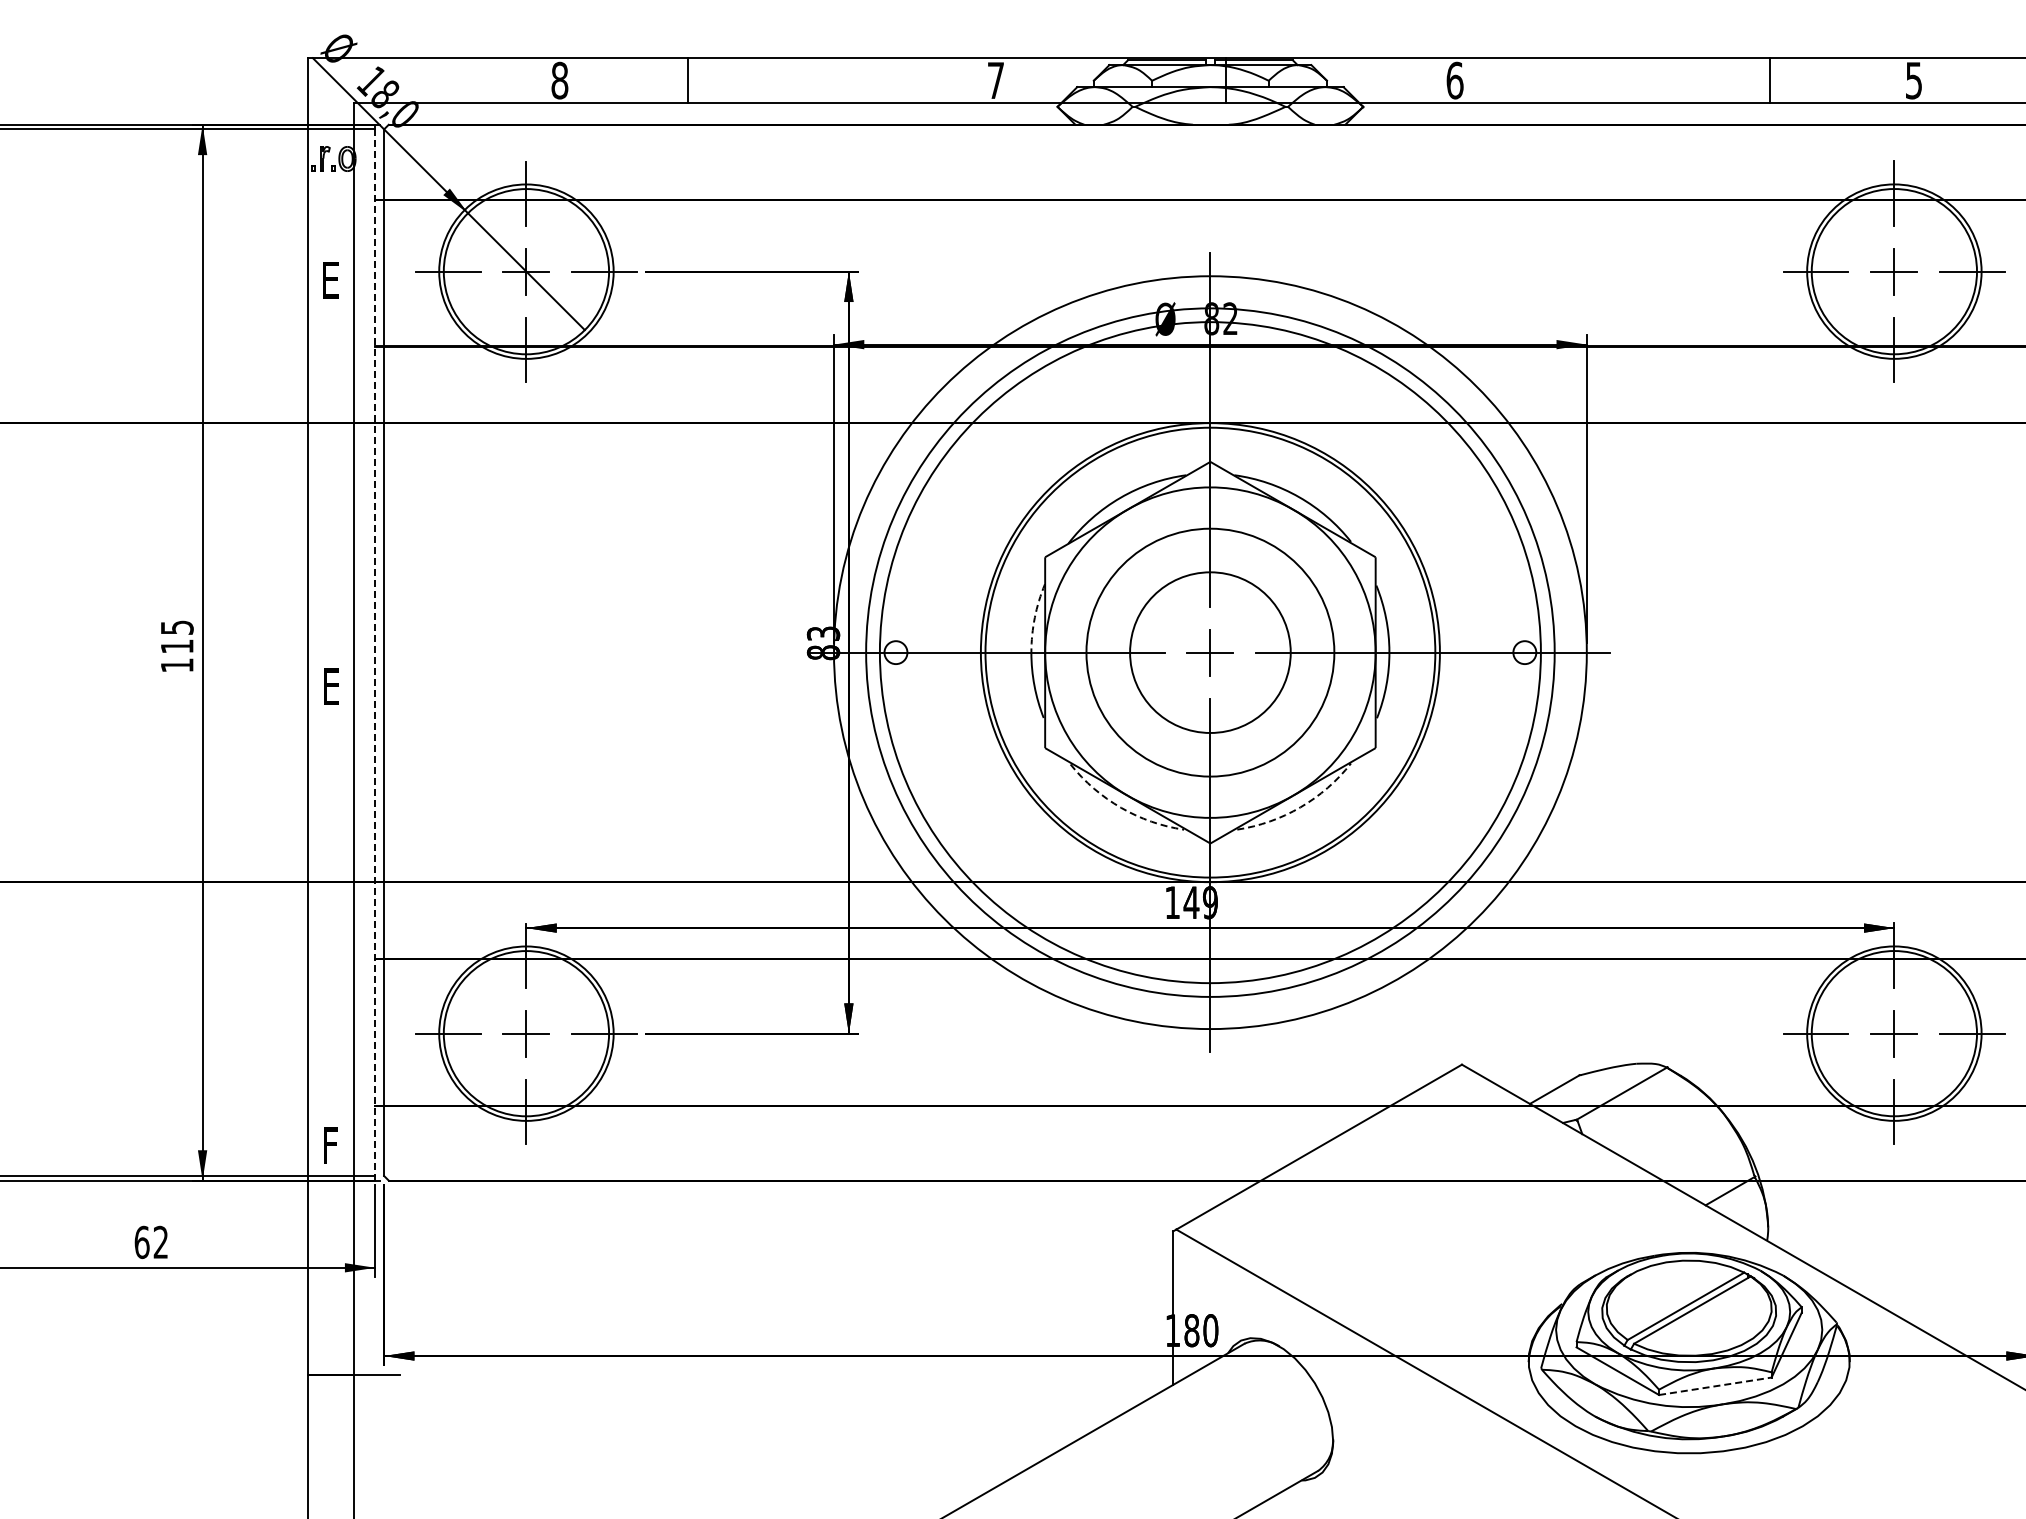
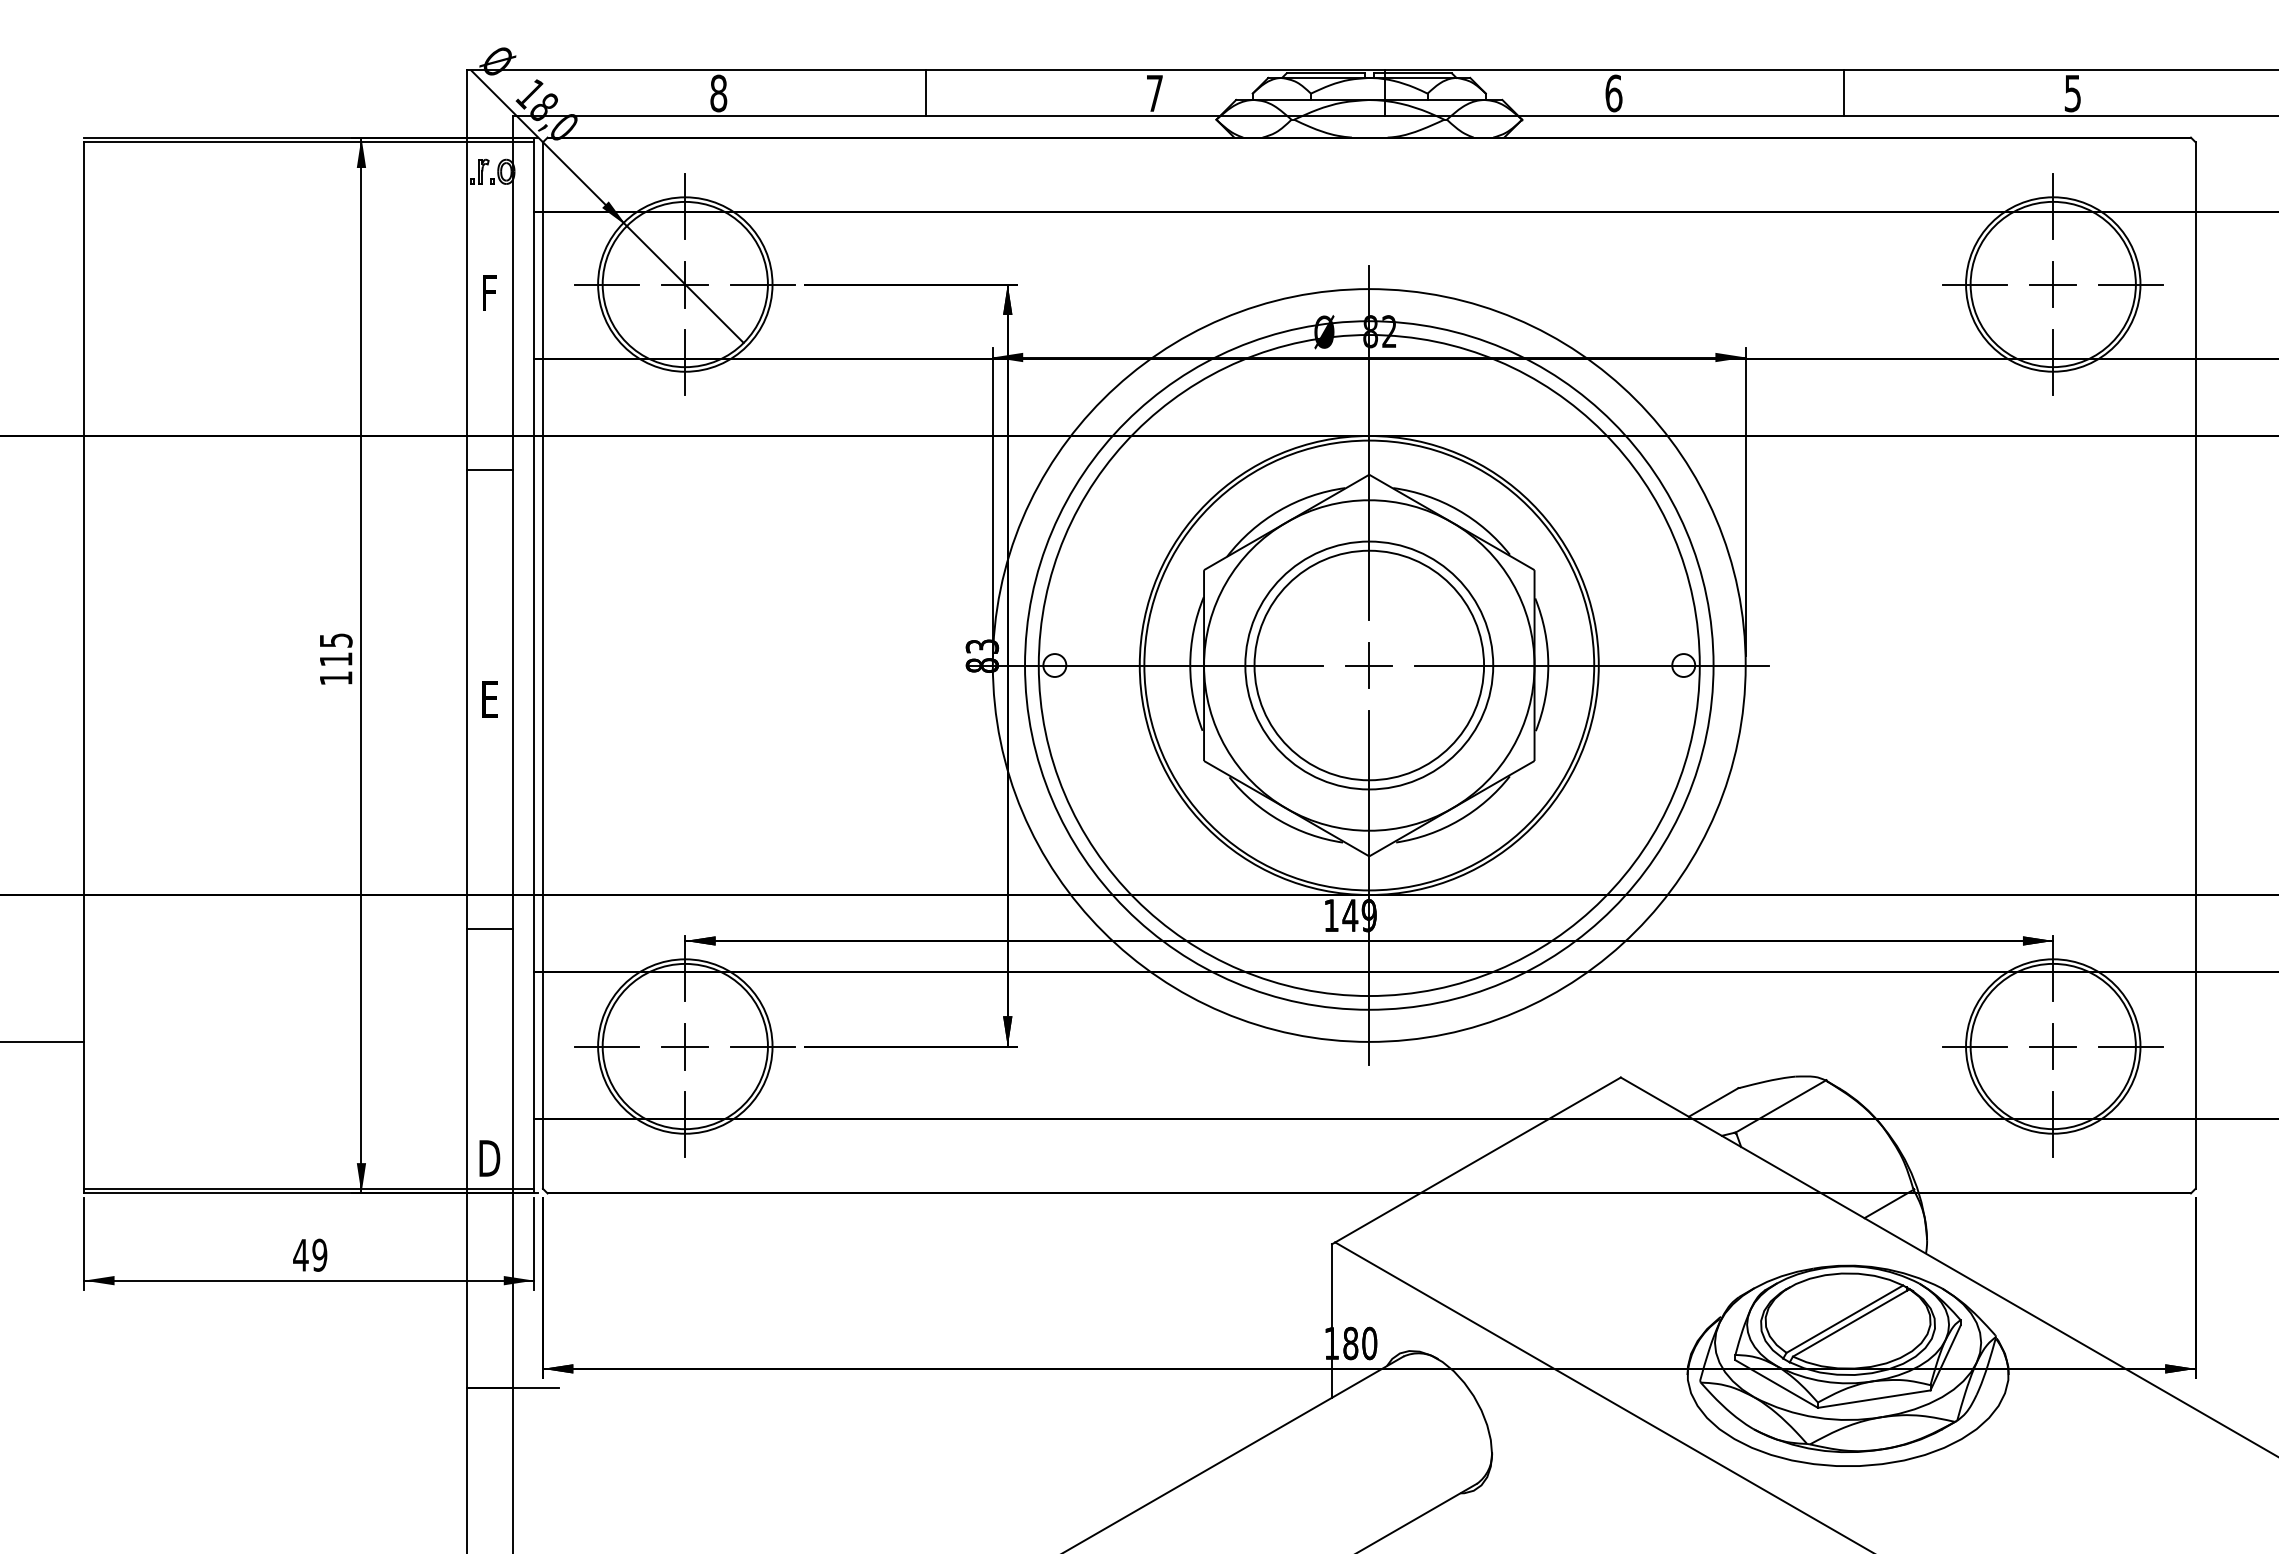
line: (687, 80) -> (925, 93), moved
line: (1769, 80) -> (1843, 93), moved
text: (330, 279) -> (489, 292), E -> F
line: (330, 456) -> (489, 469), added
arc: (1034, 617) -> (1193, 630), dashed -> solid
circle: (1210, 652) -> (1369, 665), size x1.43
line: (375, 653) -> (534, 666), dashed -> solid
arc: (1121, 807) -> (1280, 820), dashed -> solid
arc: (1300, 807) -> (1459, 820), dashed -> solid
line: (330, 915) -> (489, 928), added
text: (330, 1145) -> (489, 1158), F -> D
text: (151, 1241) -> (310, 1254), 62 -> 49
line: (1715, 1386) -> (1874, 1399), dashed -> solid

